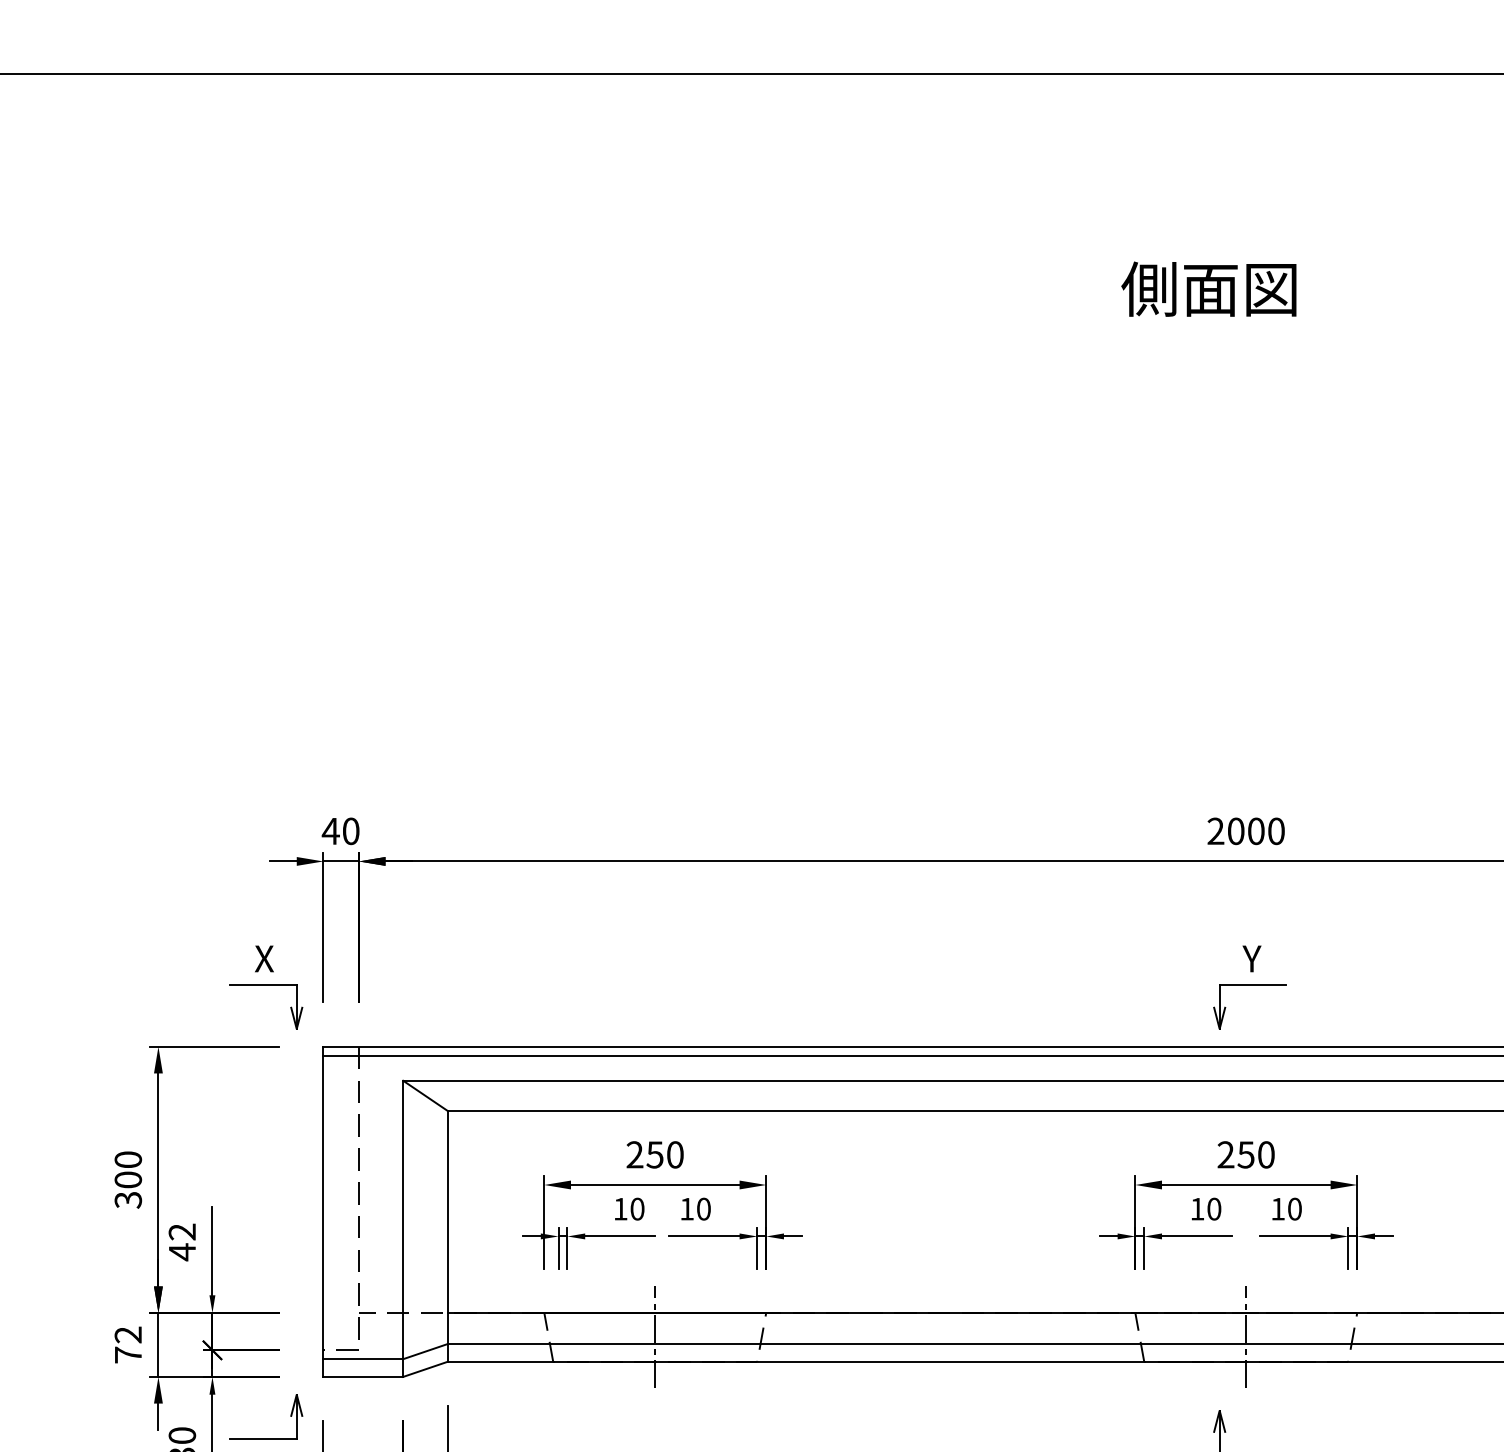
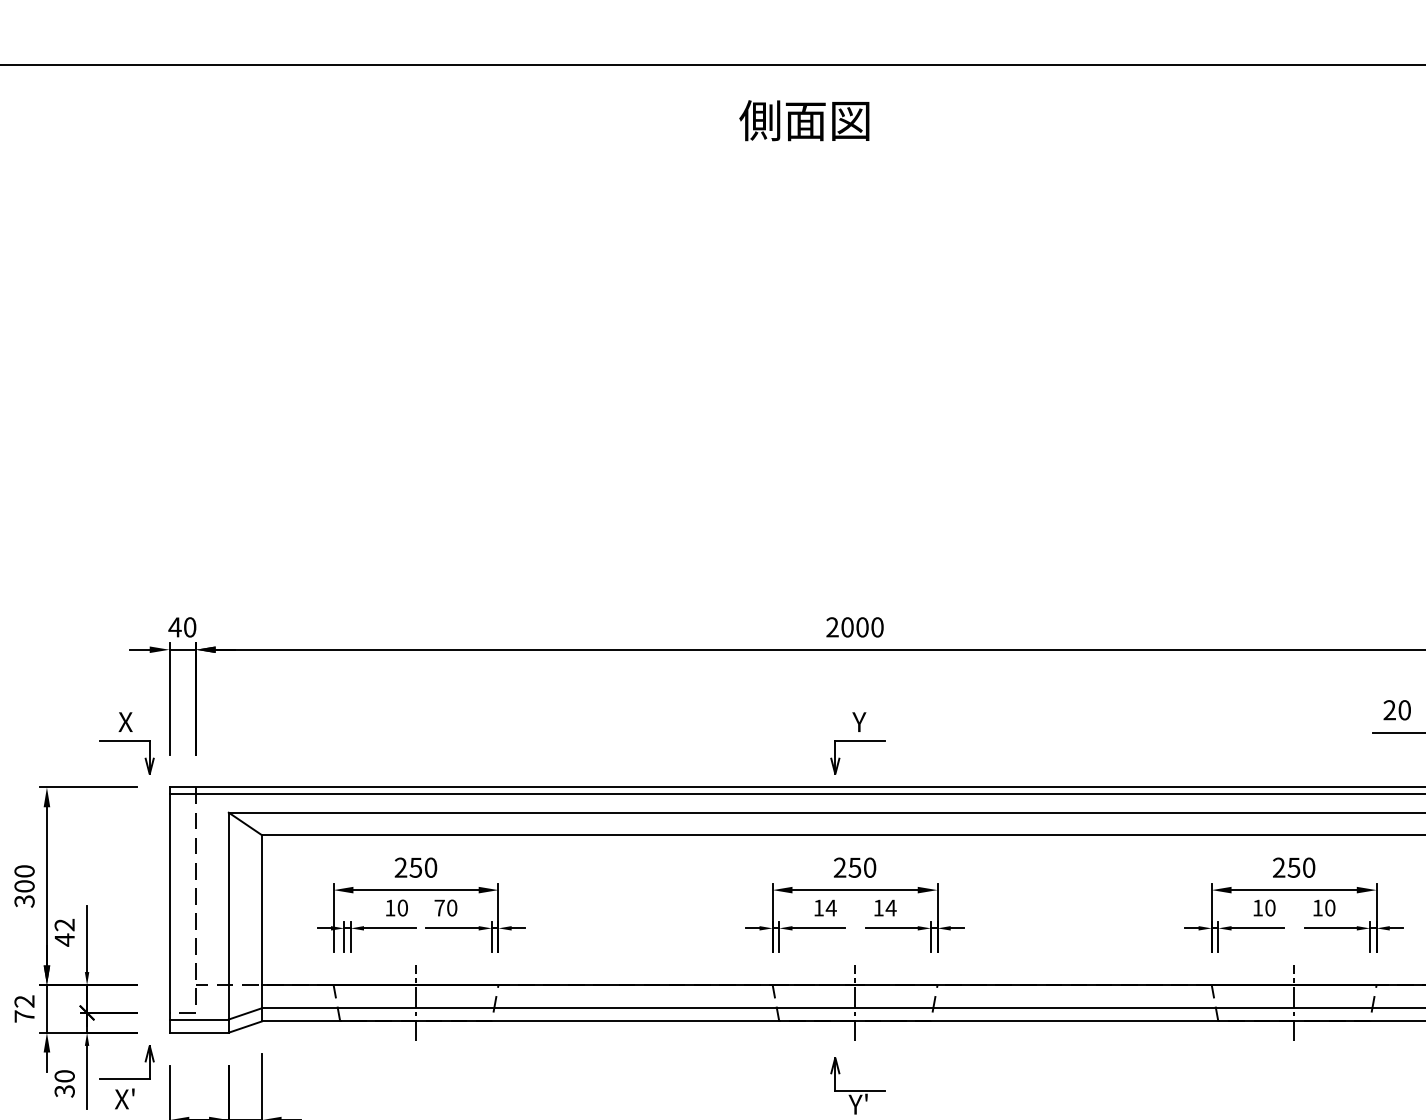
text: (1209, 289) -> (804, 120), moved
text: (686, 1208) -> (439, 907), 10 -> 70
text: (1213, 1208) -> (830, 907), 10 -> 14
text: (1293, 1208) -> (890, 907), 10 -> 14

